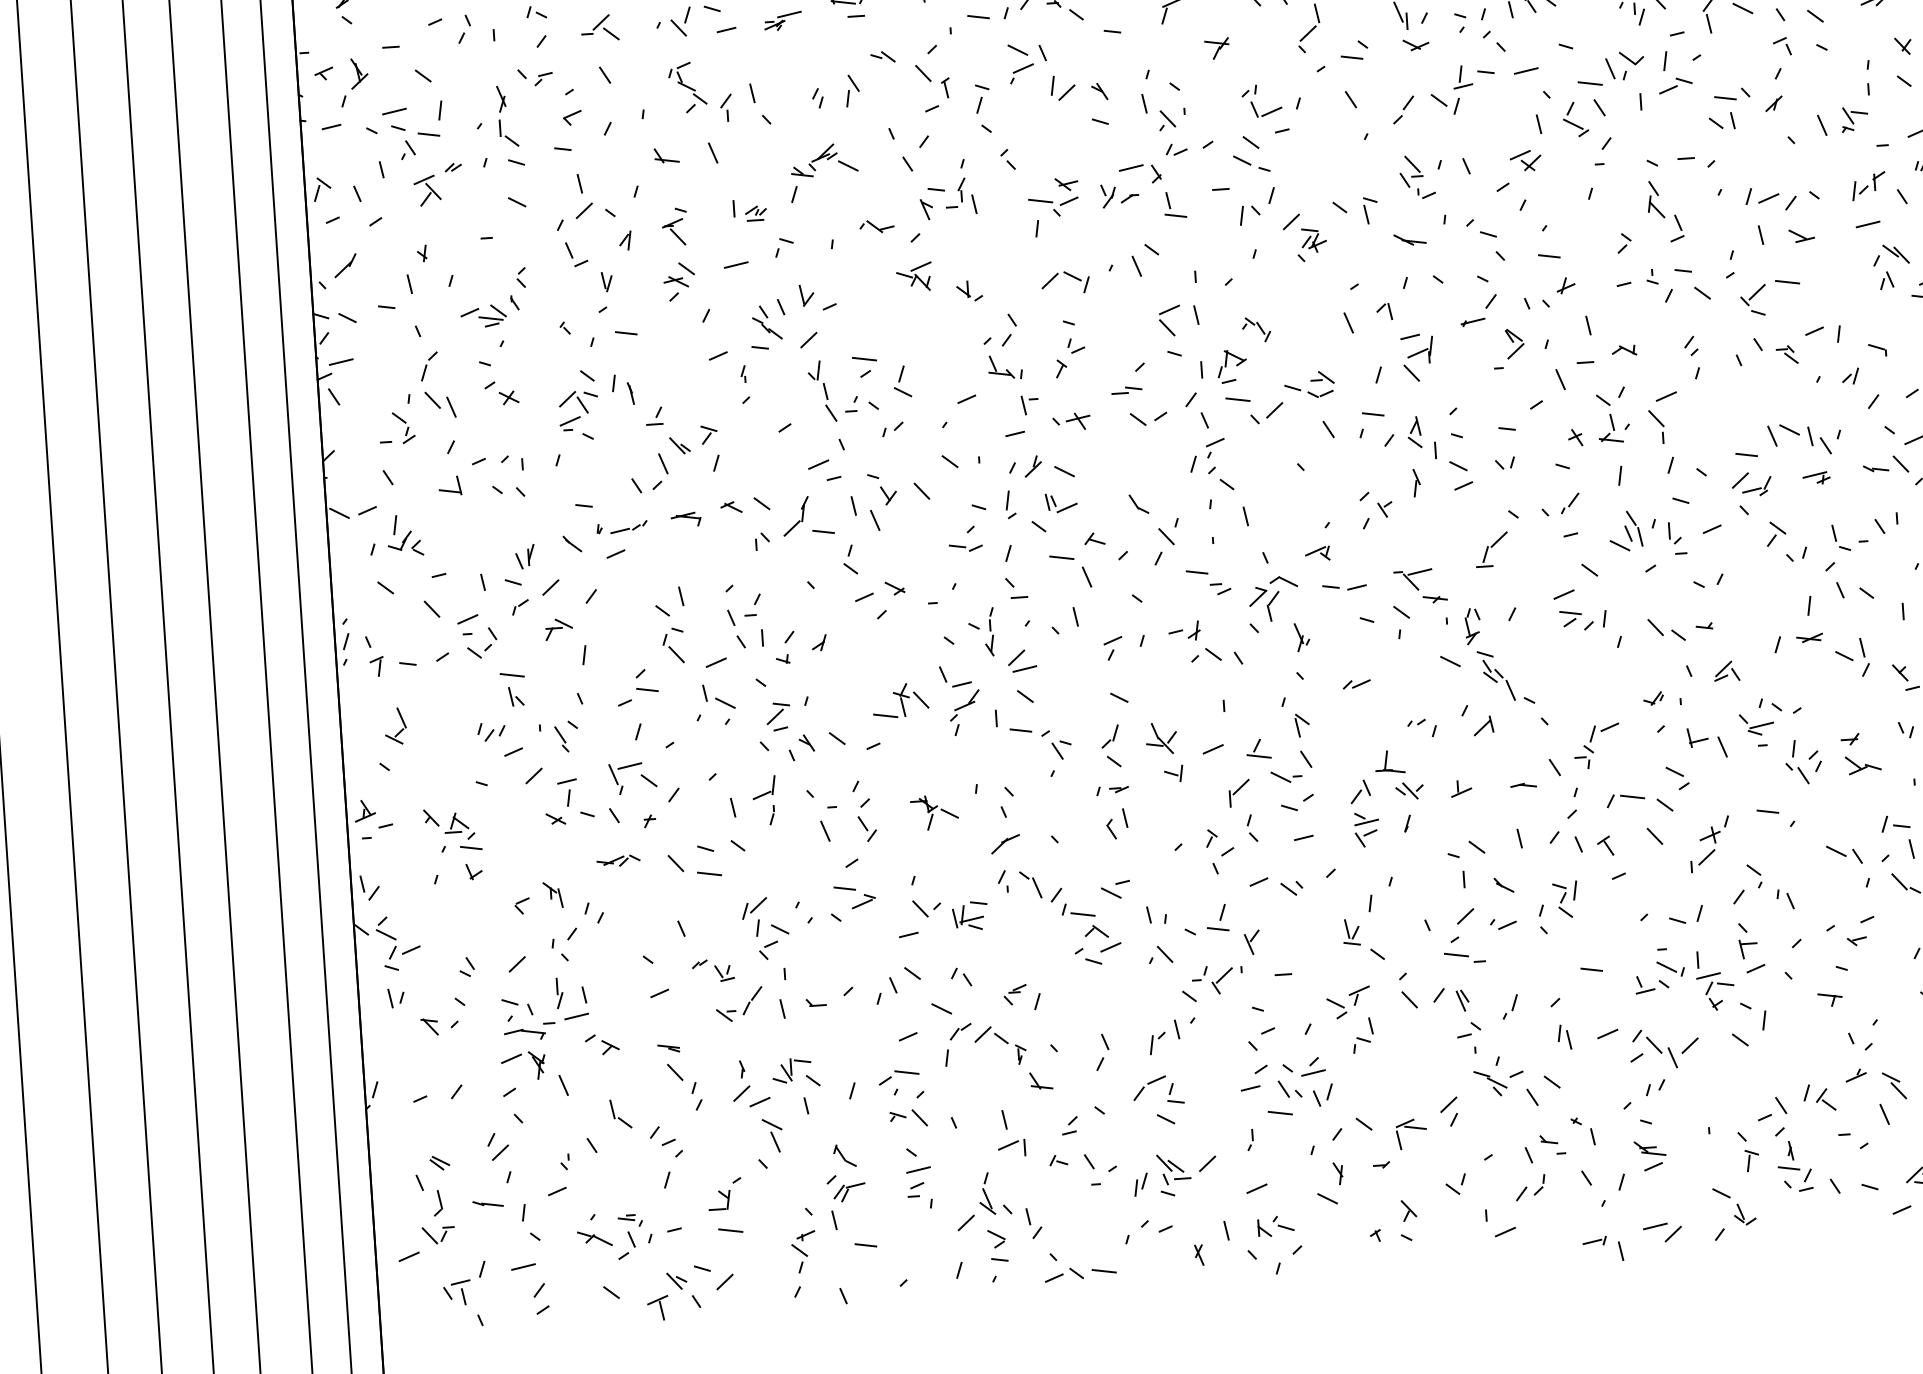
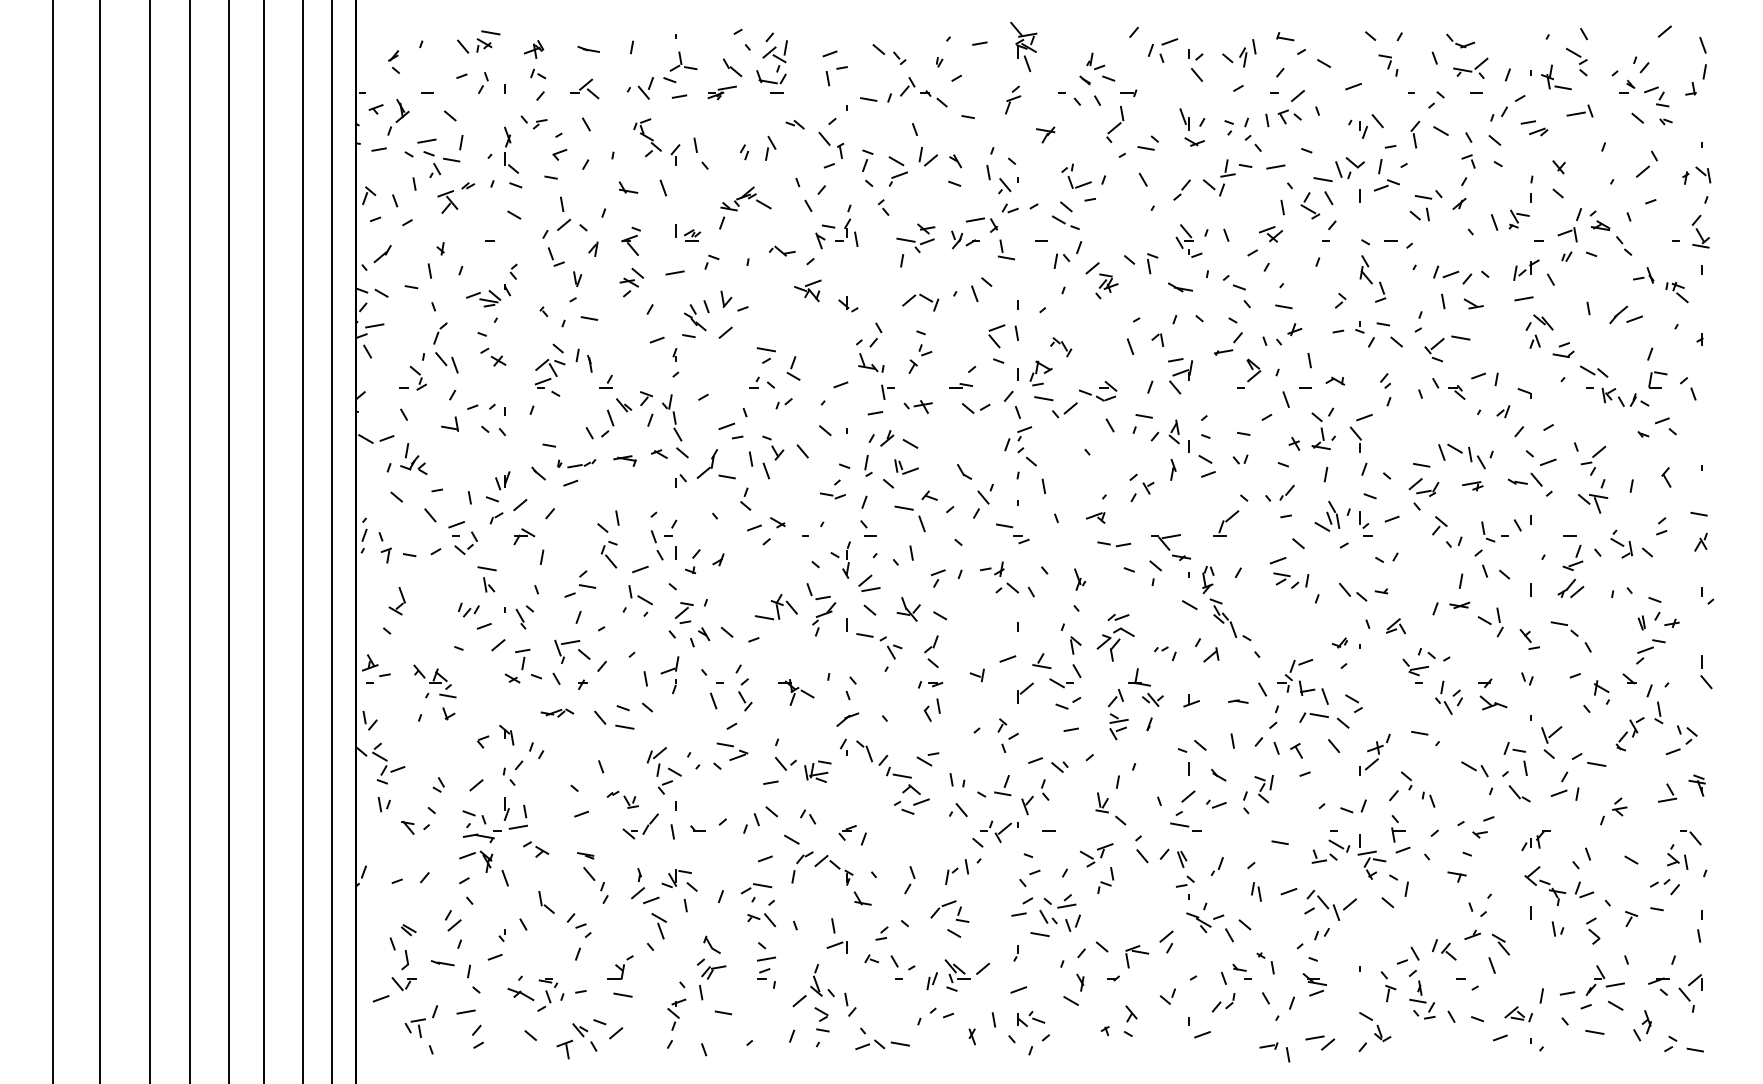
part: (1020, 63) -> (897, 171), moved
part: (822, 390) -> (672, 417), moved
part: (1273, 598) -> (1115, 644), moved
part: (1161, 738) -> (908, 609), moved
part: (1706, 742) -> (1313, 692), moved
part: (1252, 827) -> (1045, 789), moved

